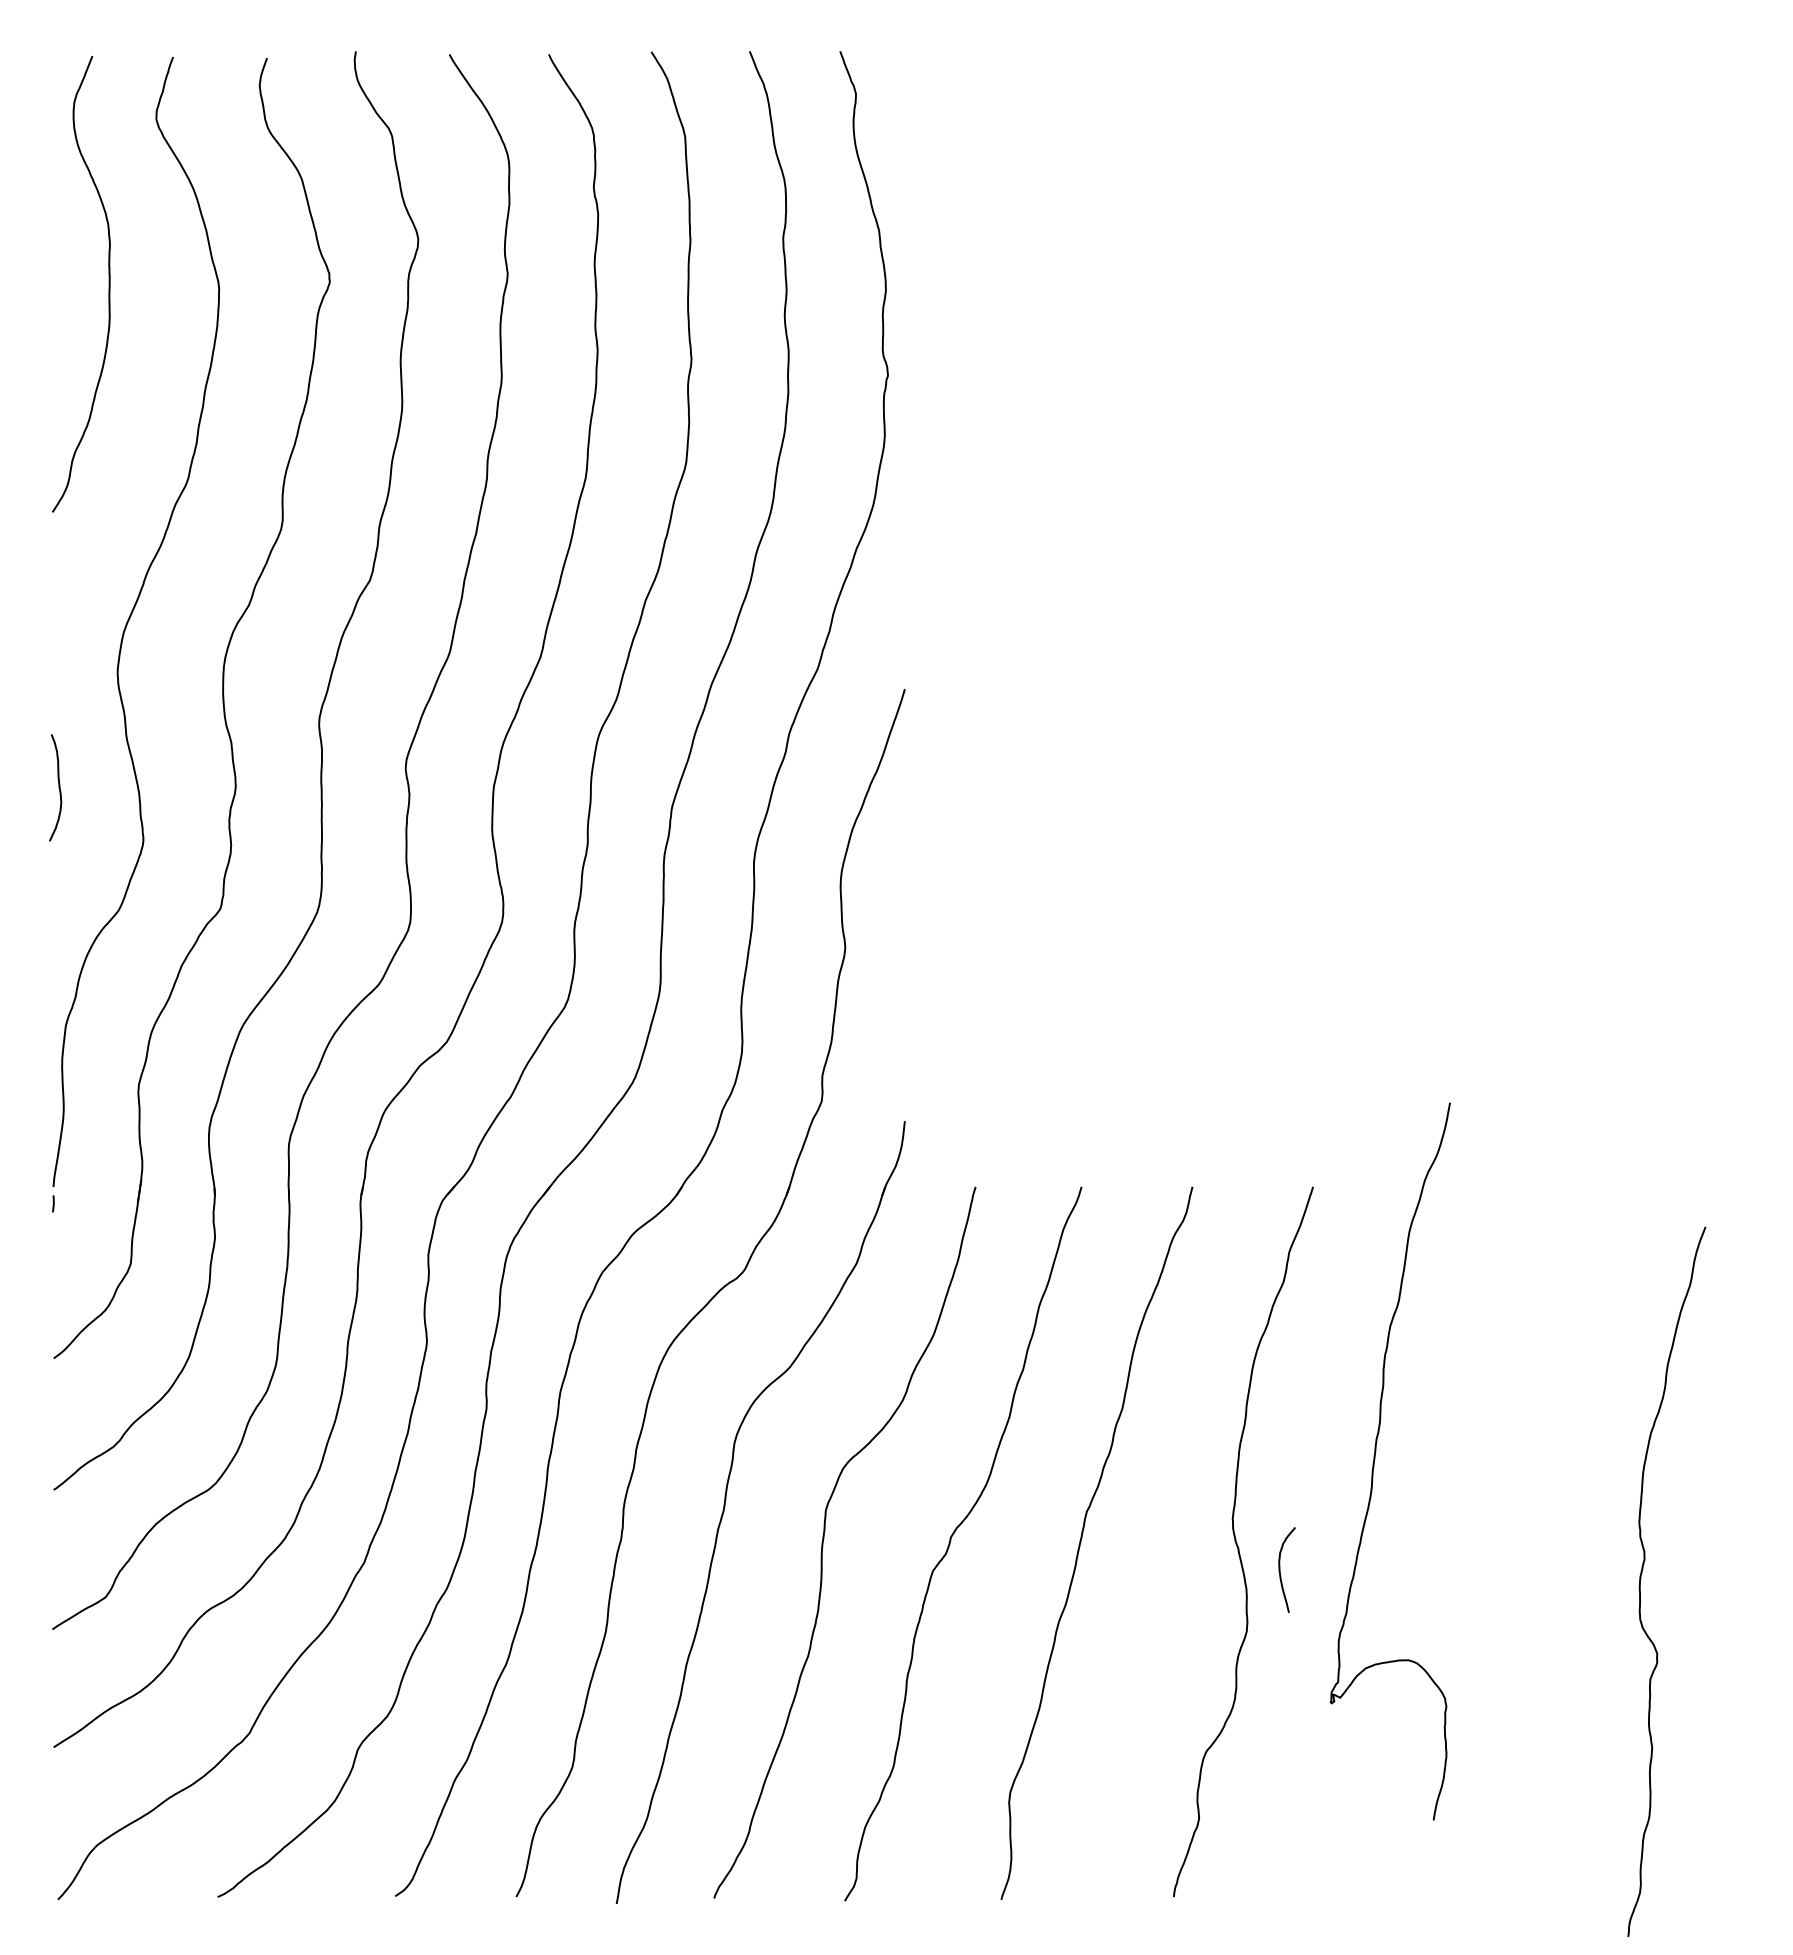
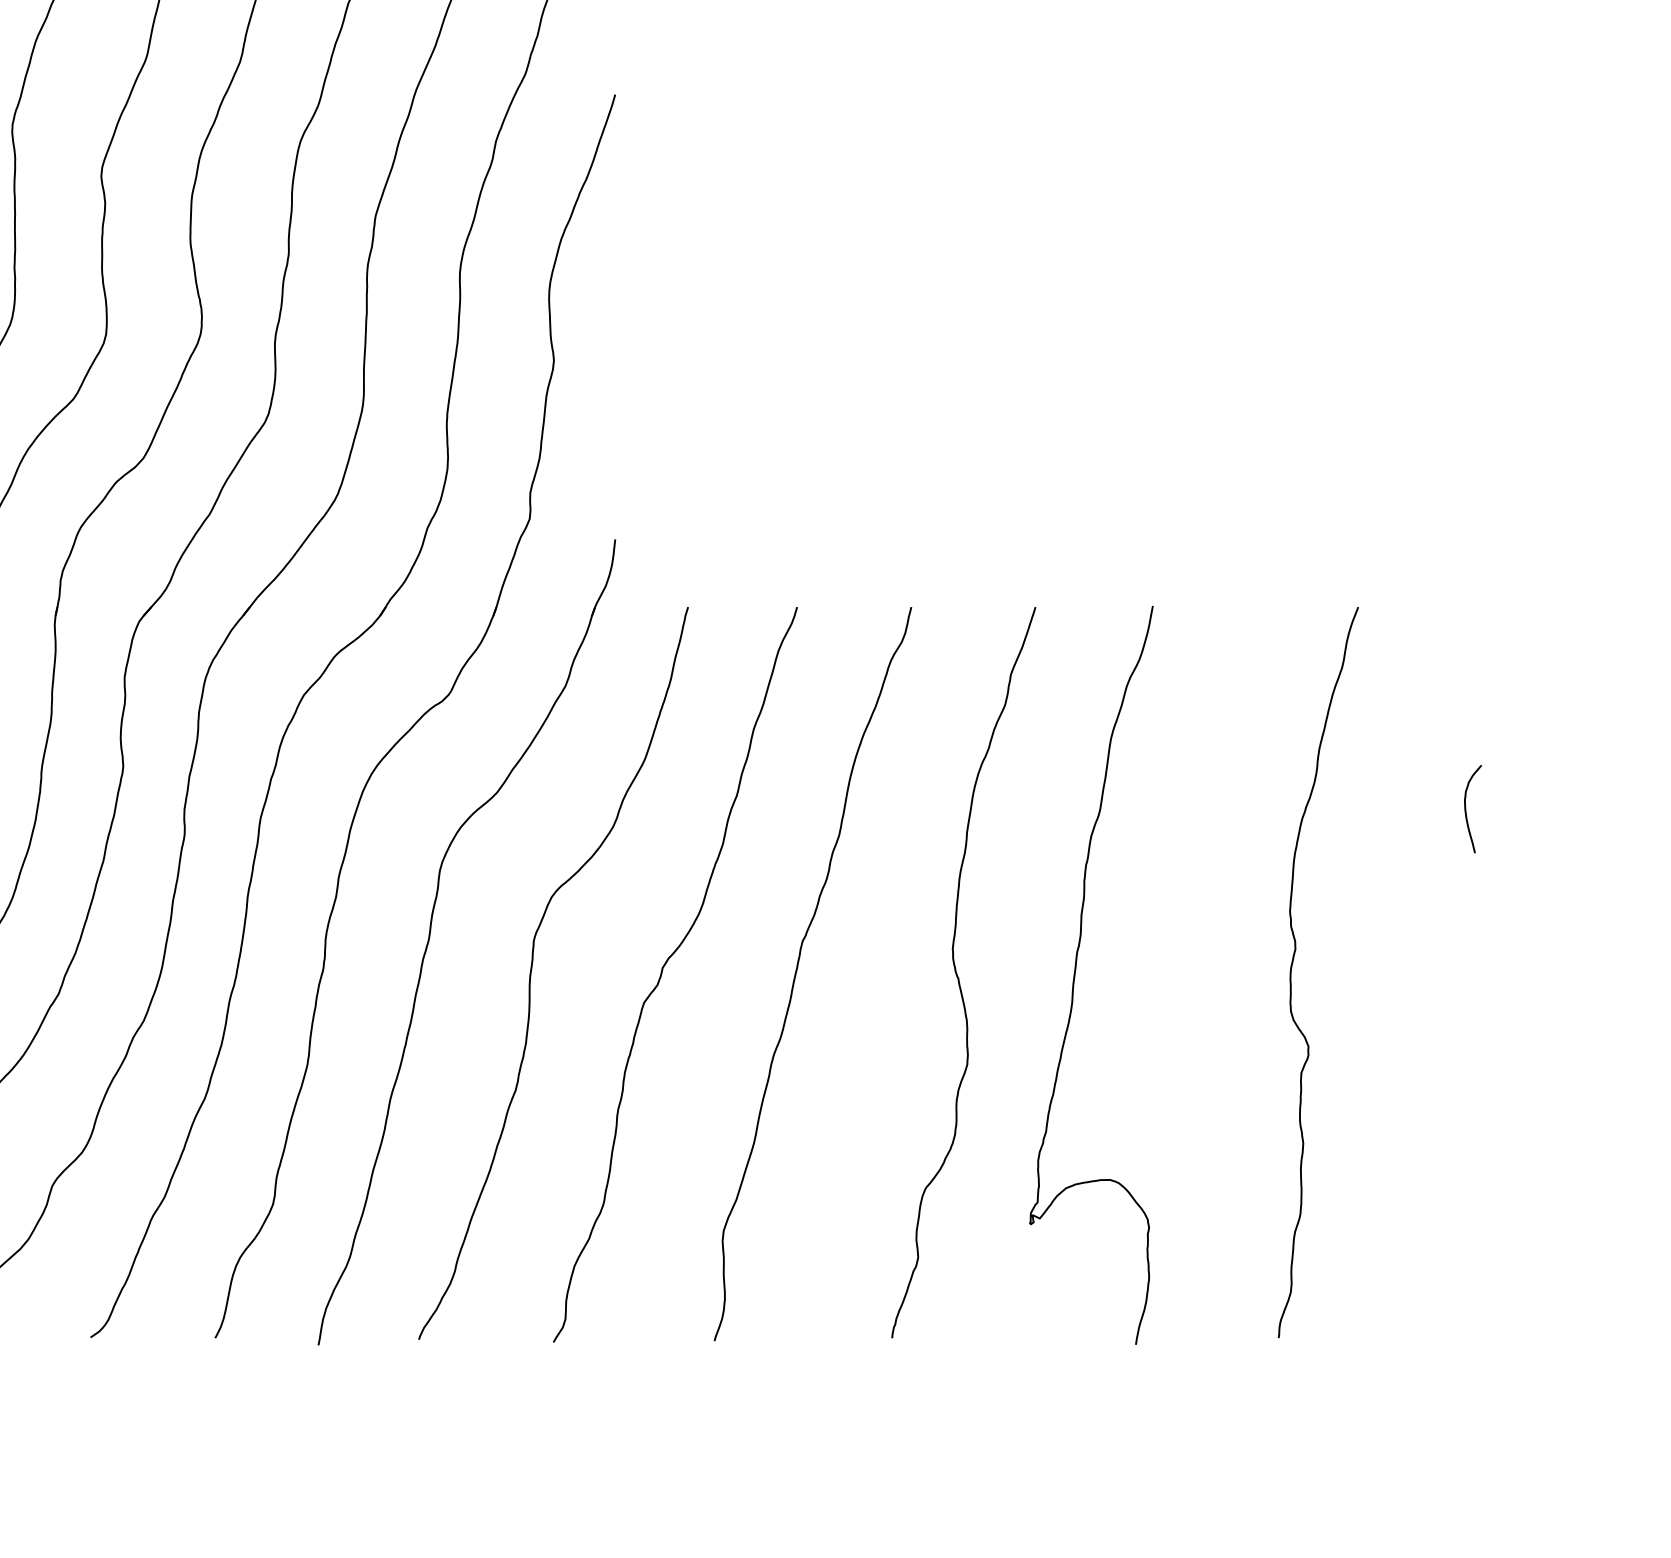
curve: (1375, 1459) -> (1076, 973), moved
curve: (1280, 1569) -> (1466, 808), moved
curve: (1641, 1579) -> (1292, 970), moved

